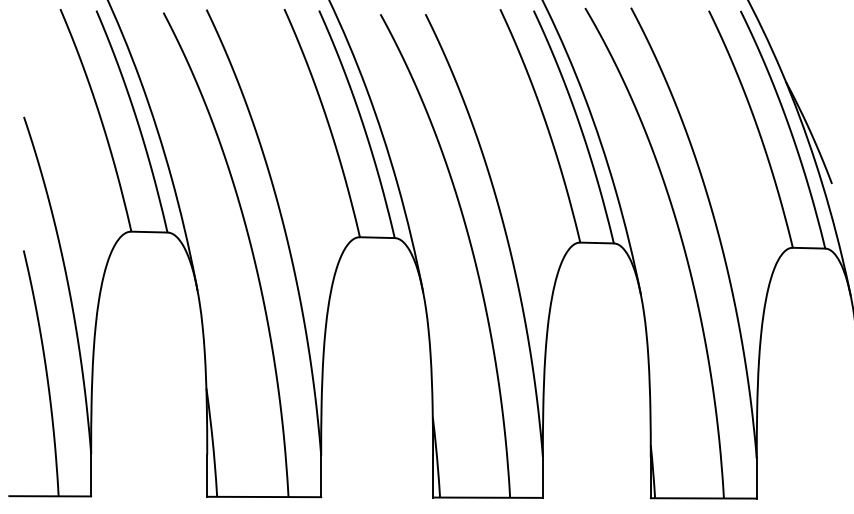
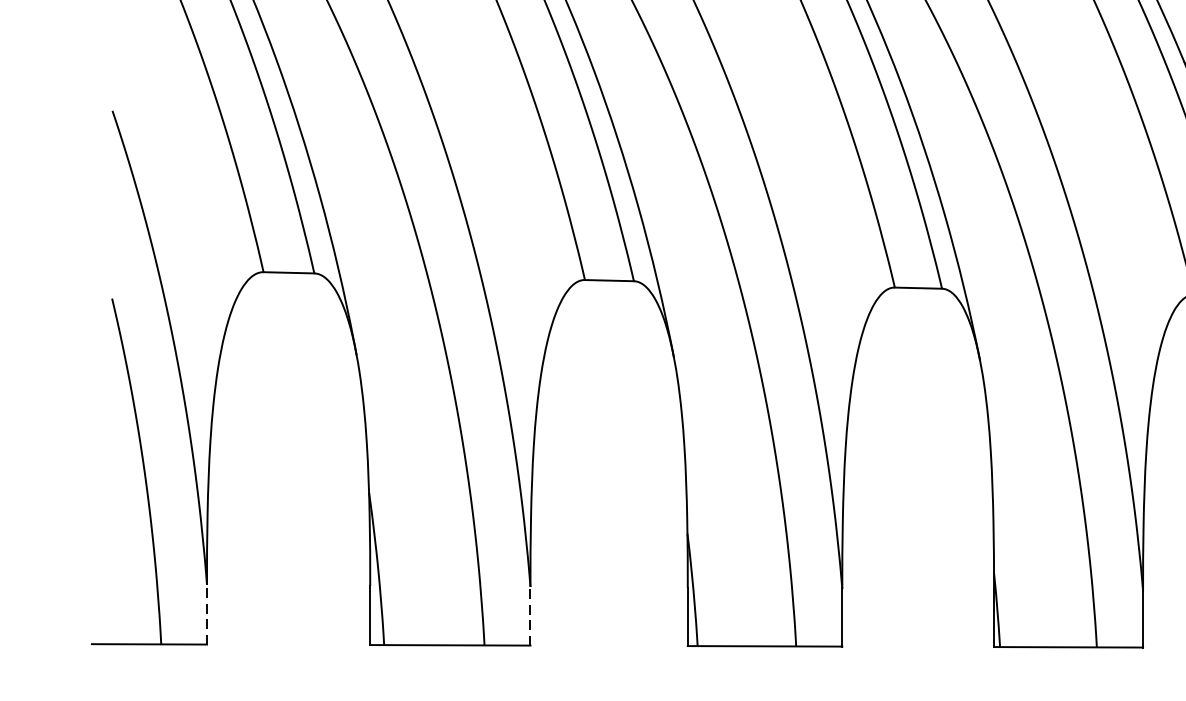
line: (91, 474) -> (207, 613), solid -> dashed
line: (321, 476) -> (530, 616), solid -> dashed

